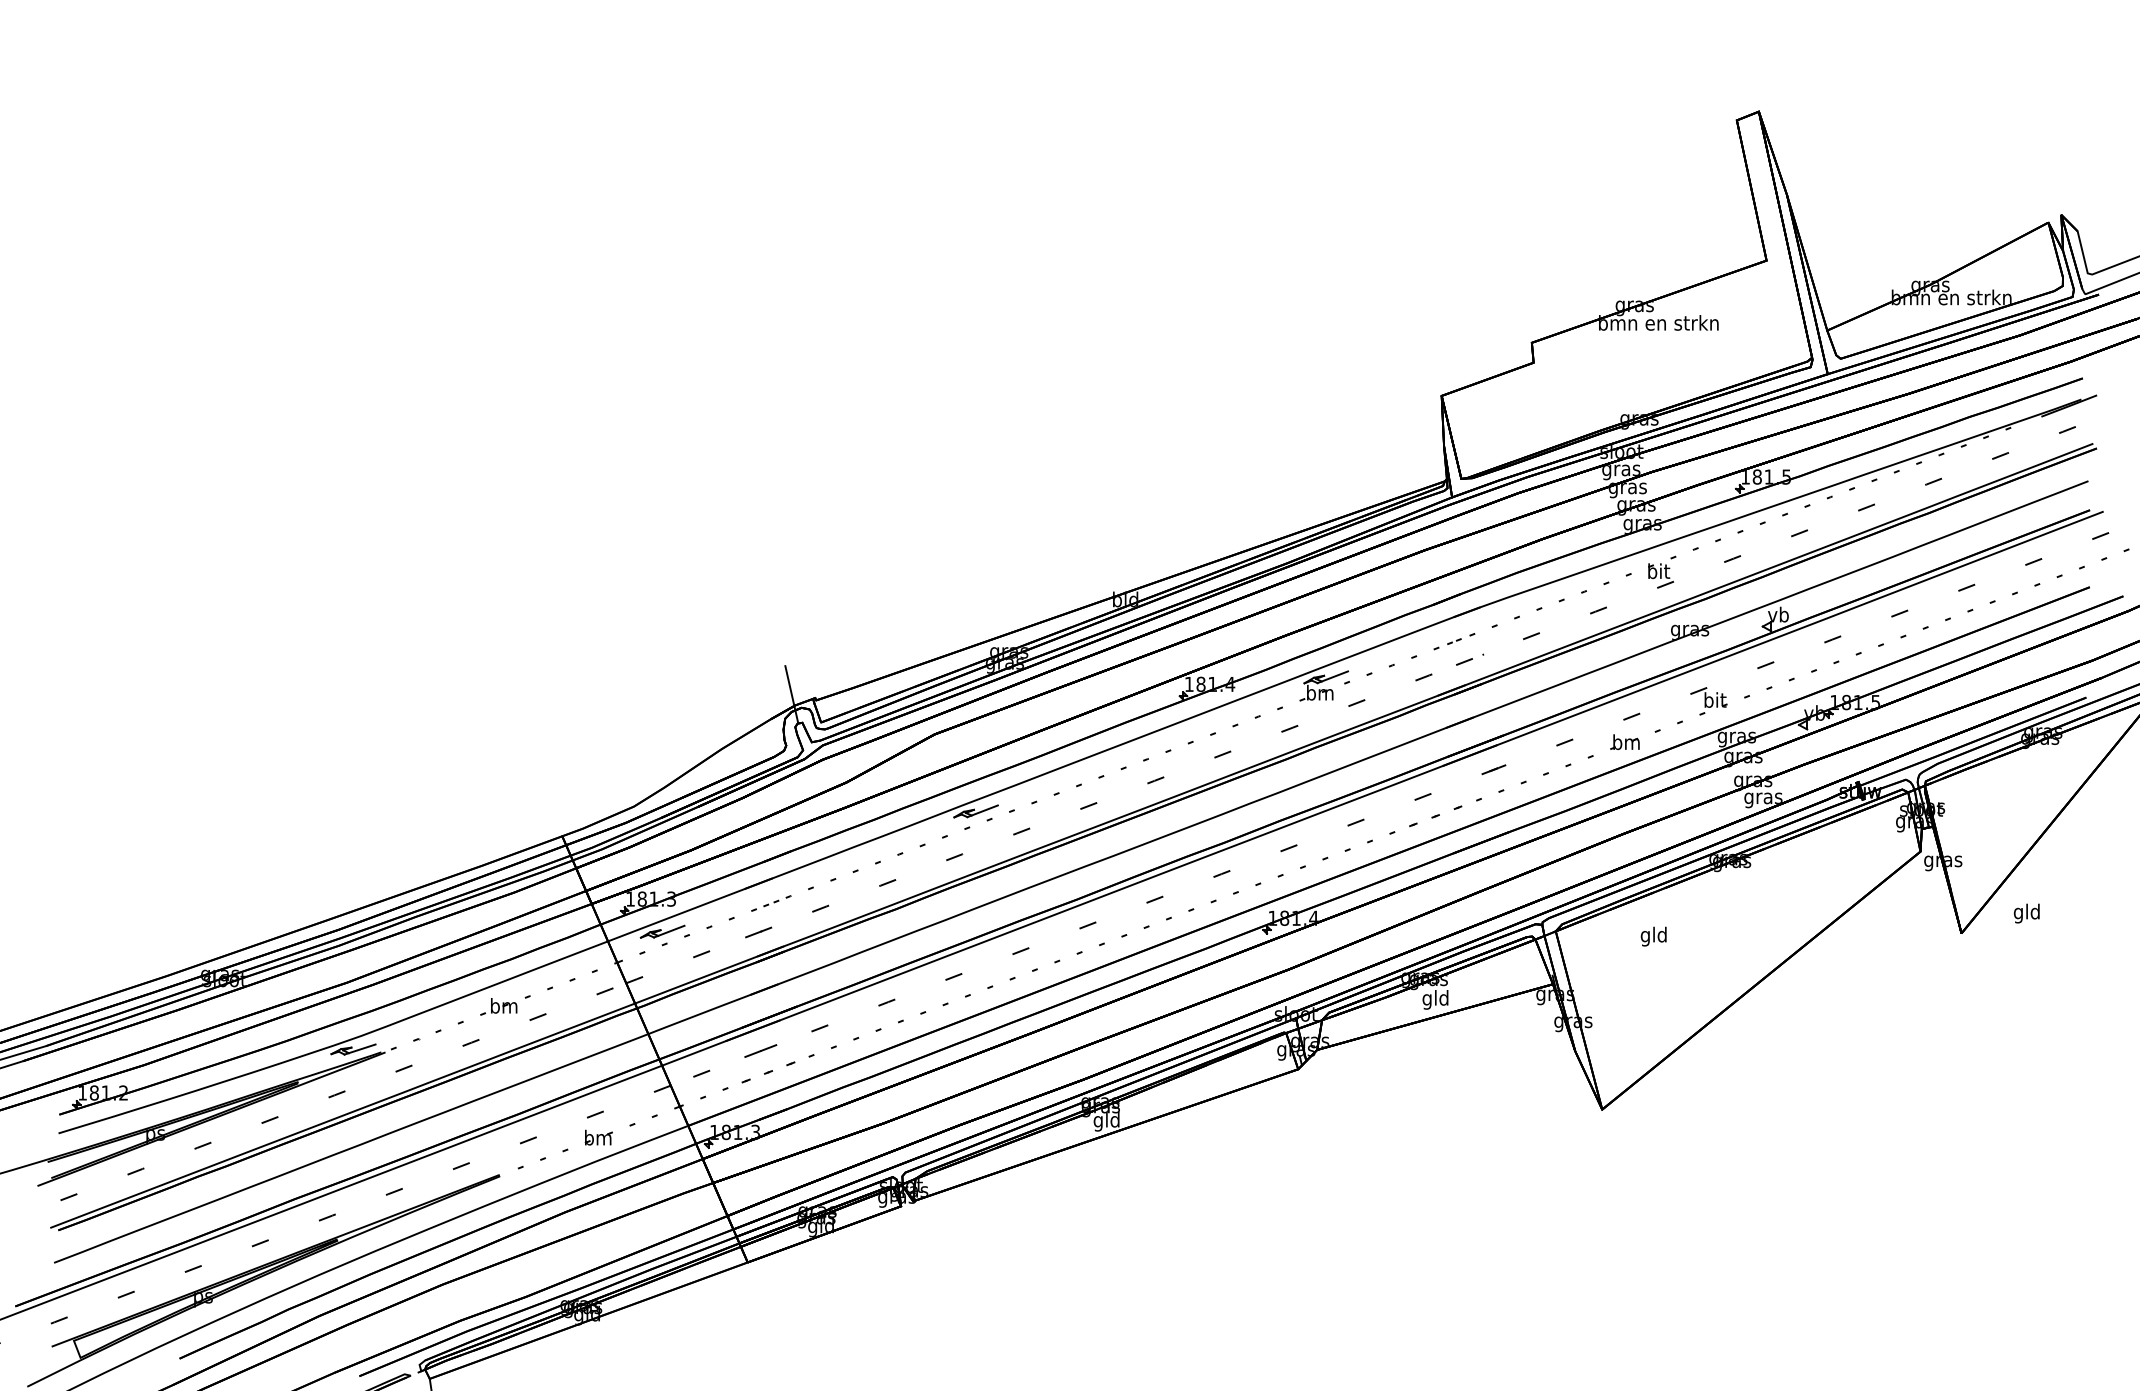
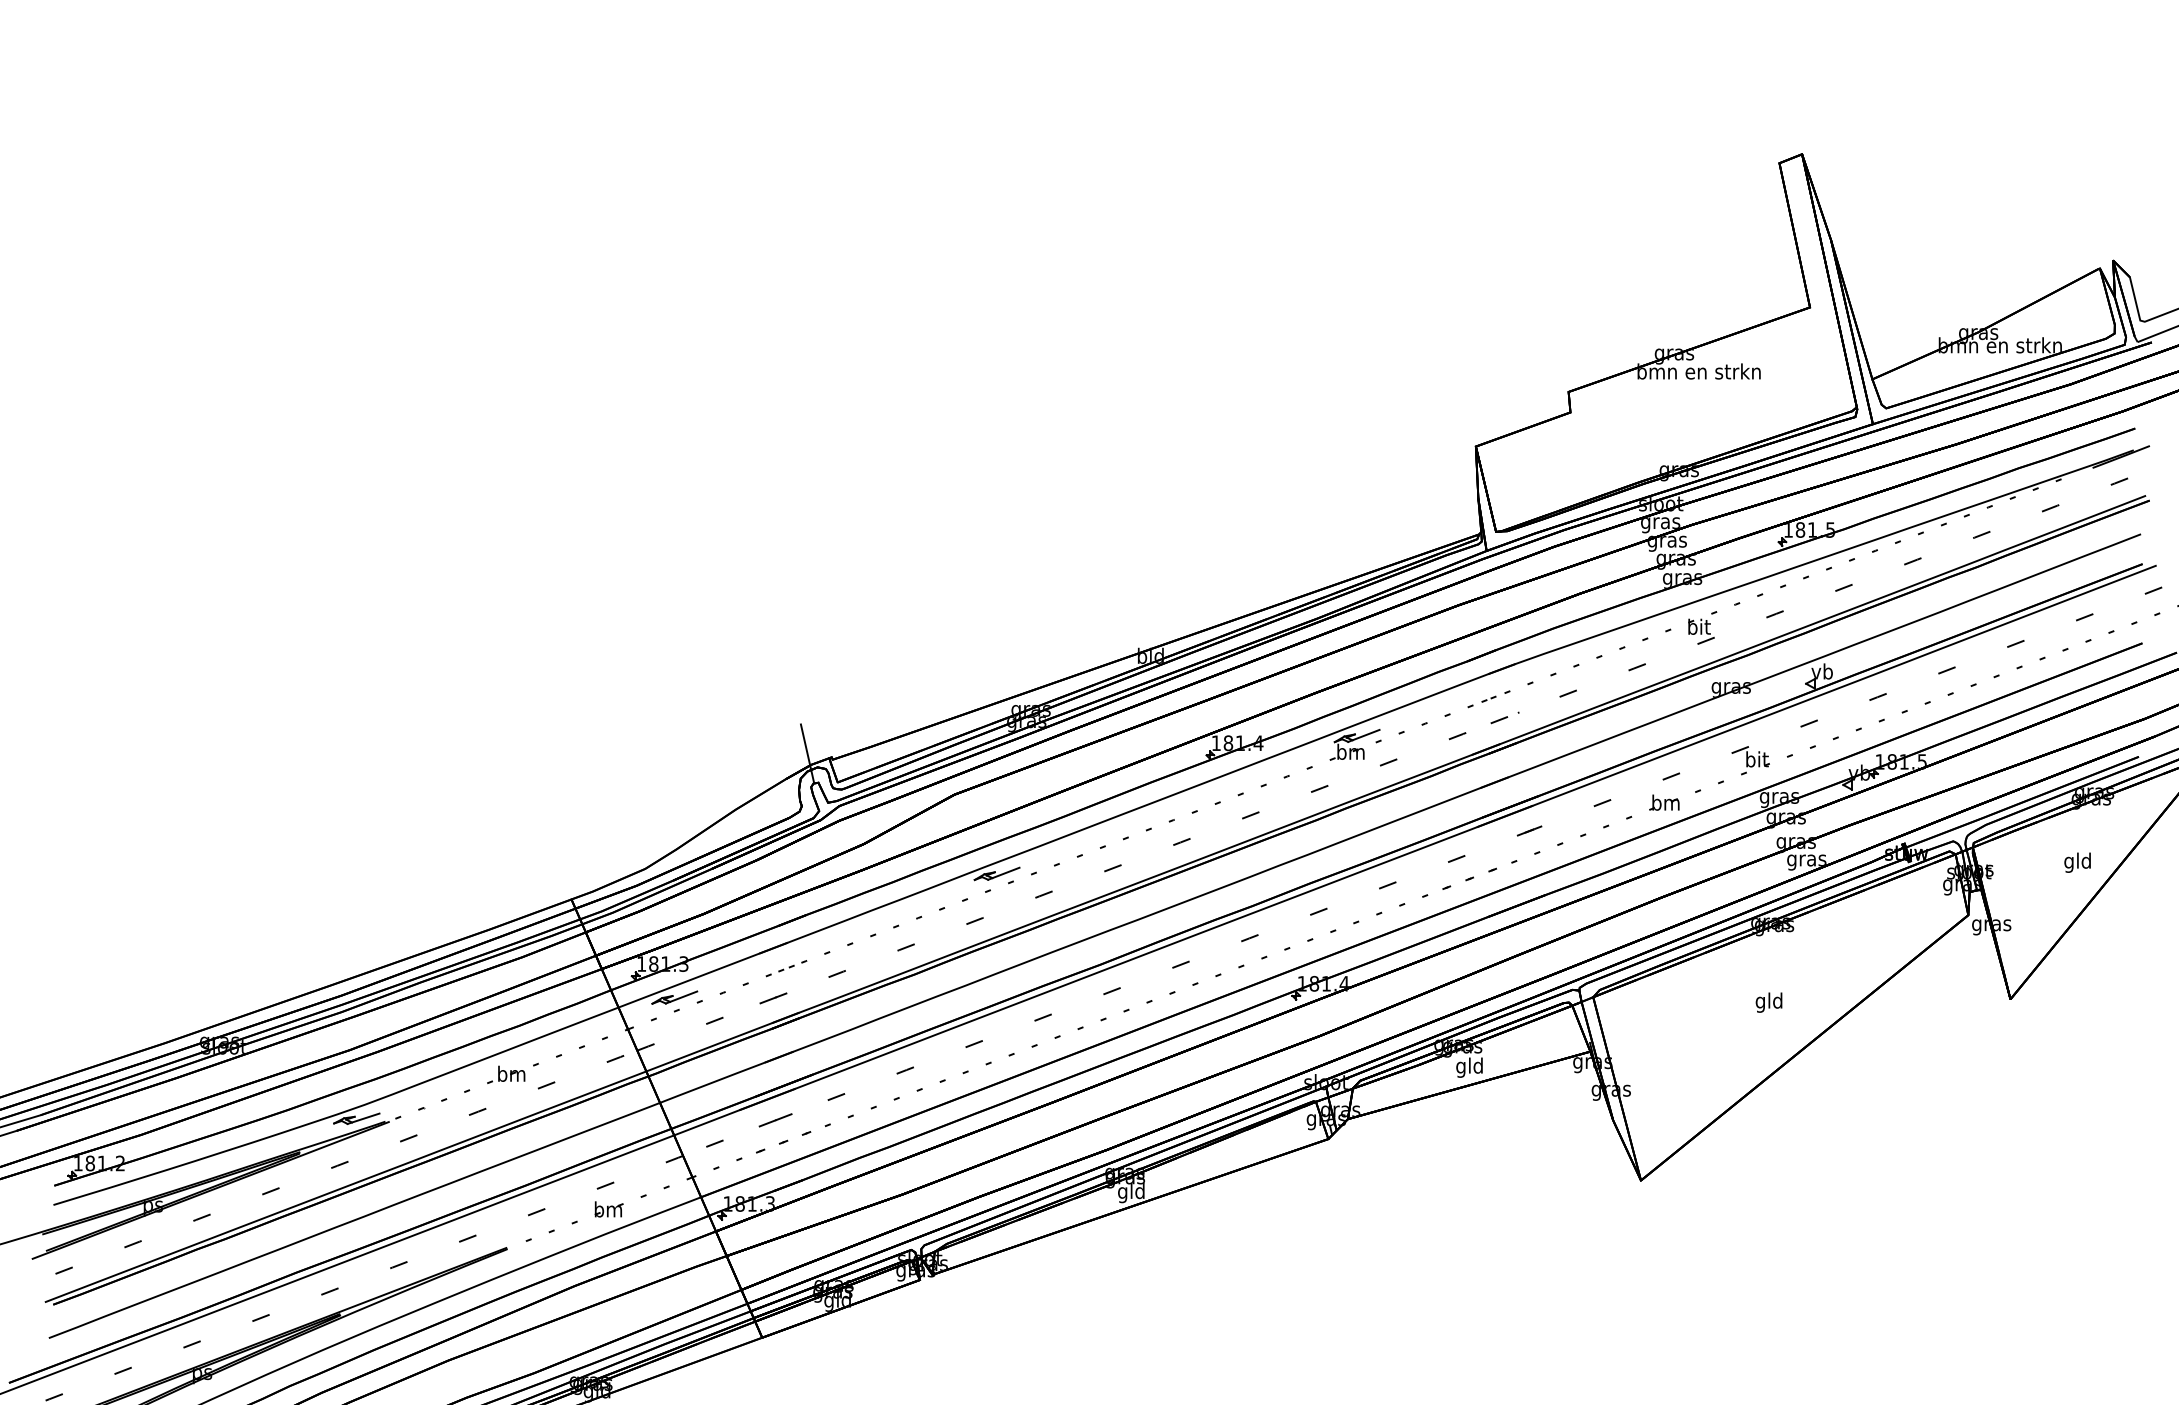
text: (2026, 913) -> (2077, 862), moved
text: (1653, 936) -> (1768, 1002), moved

